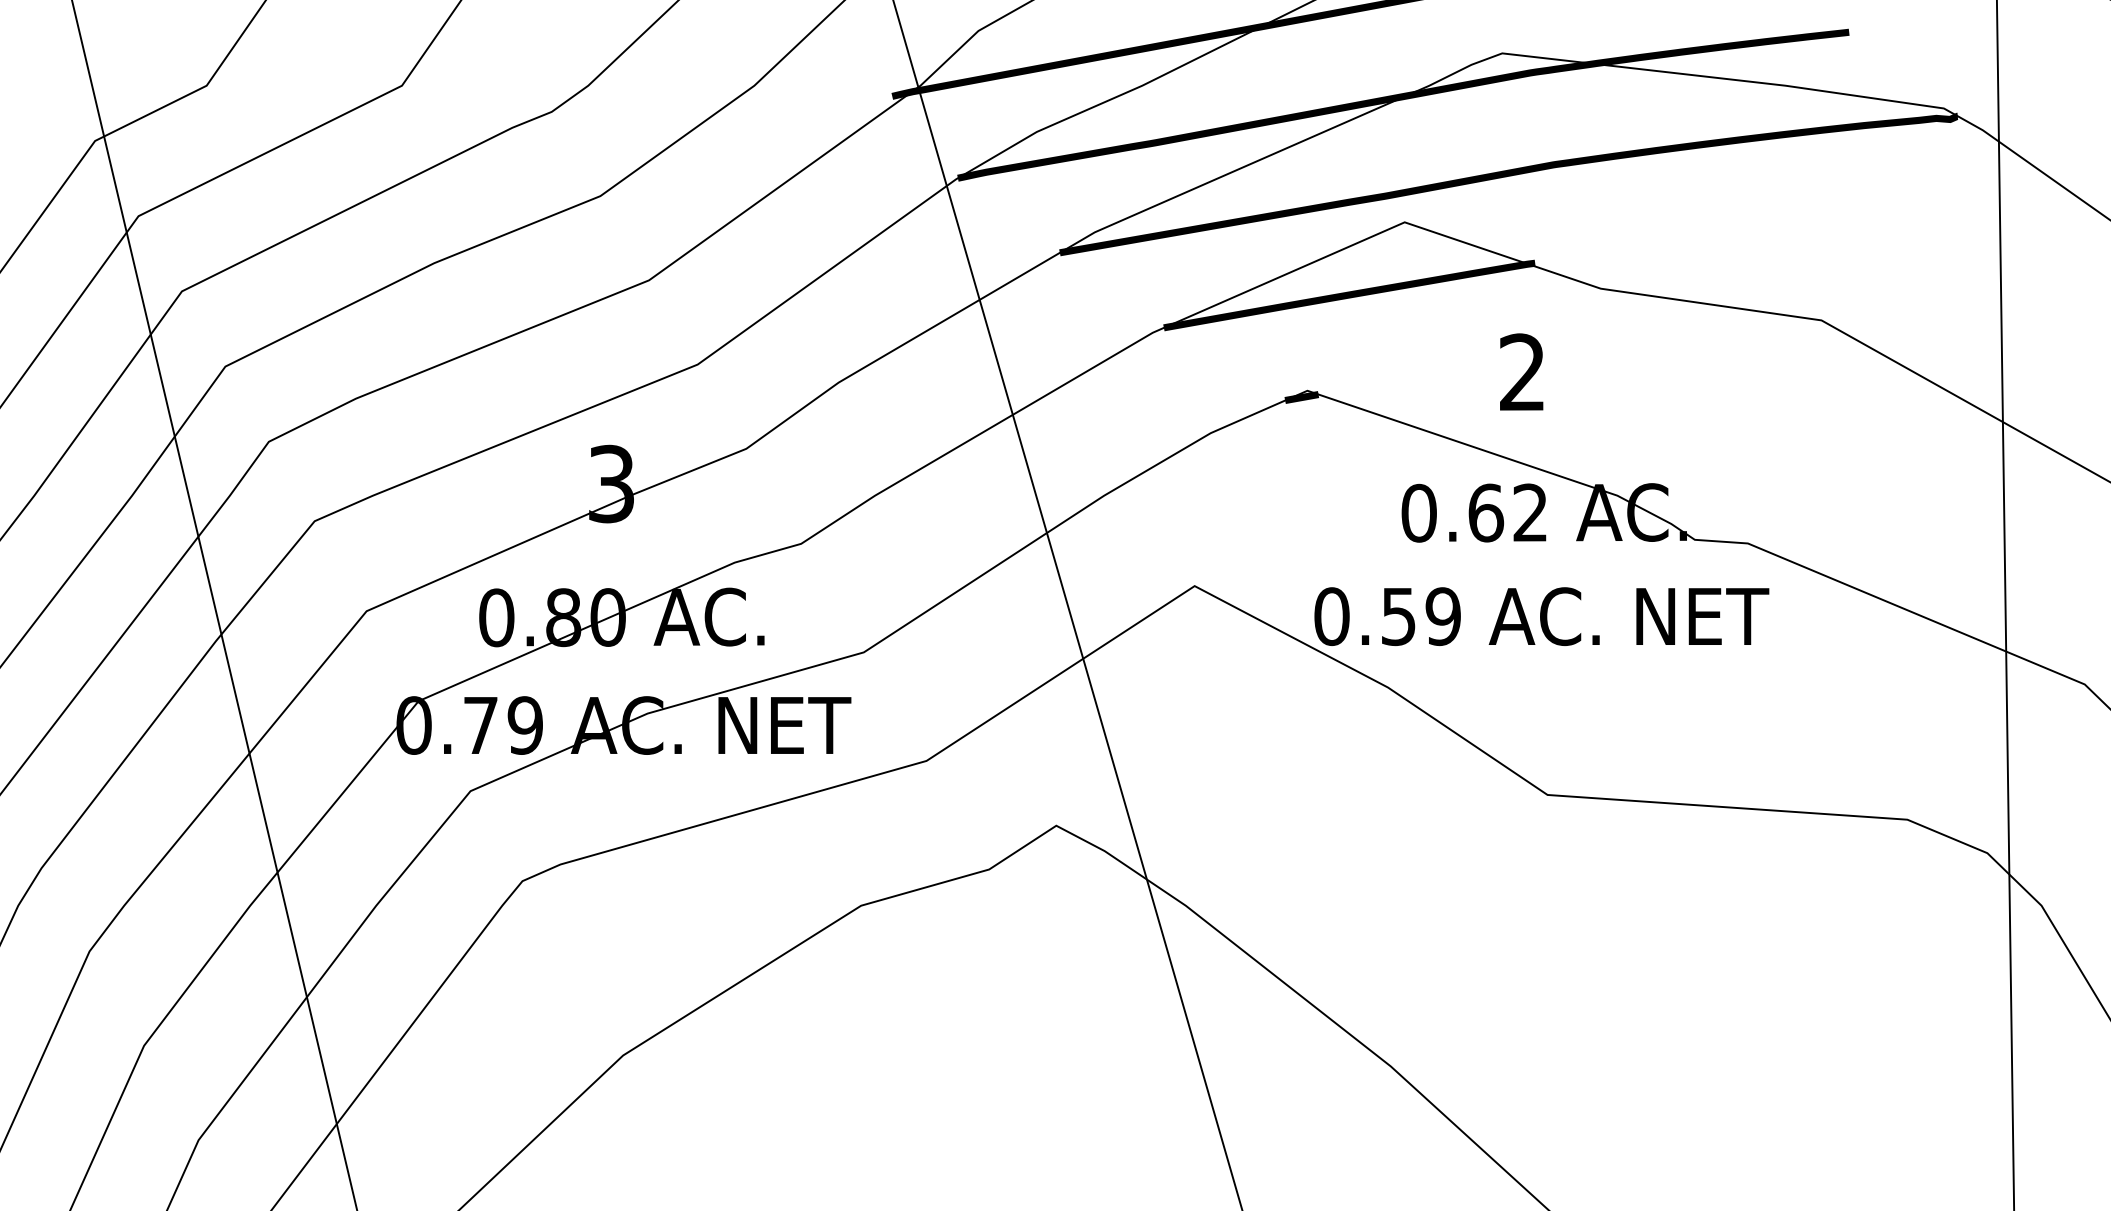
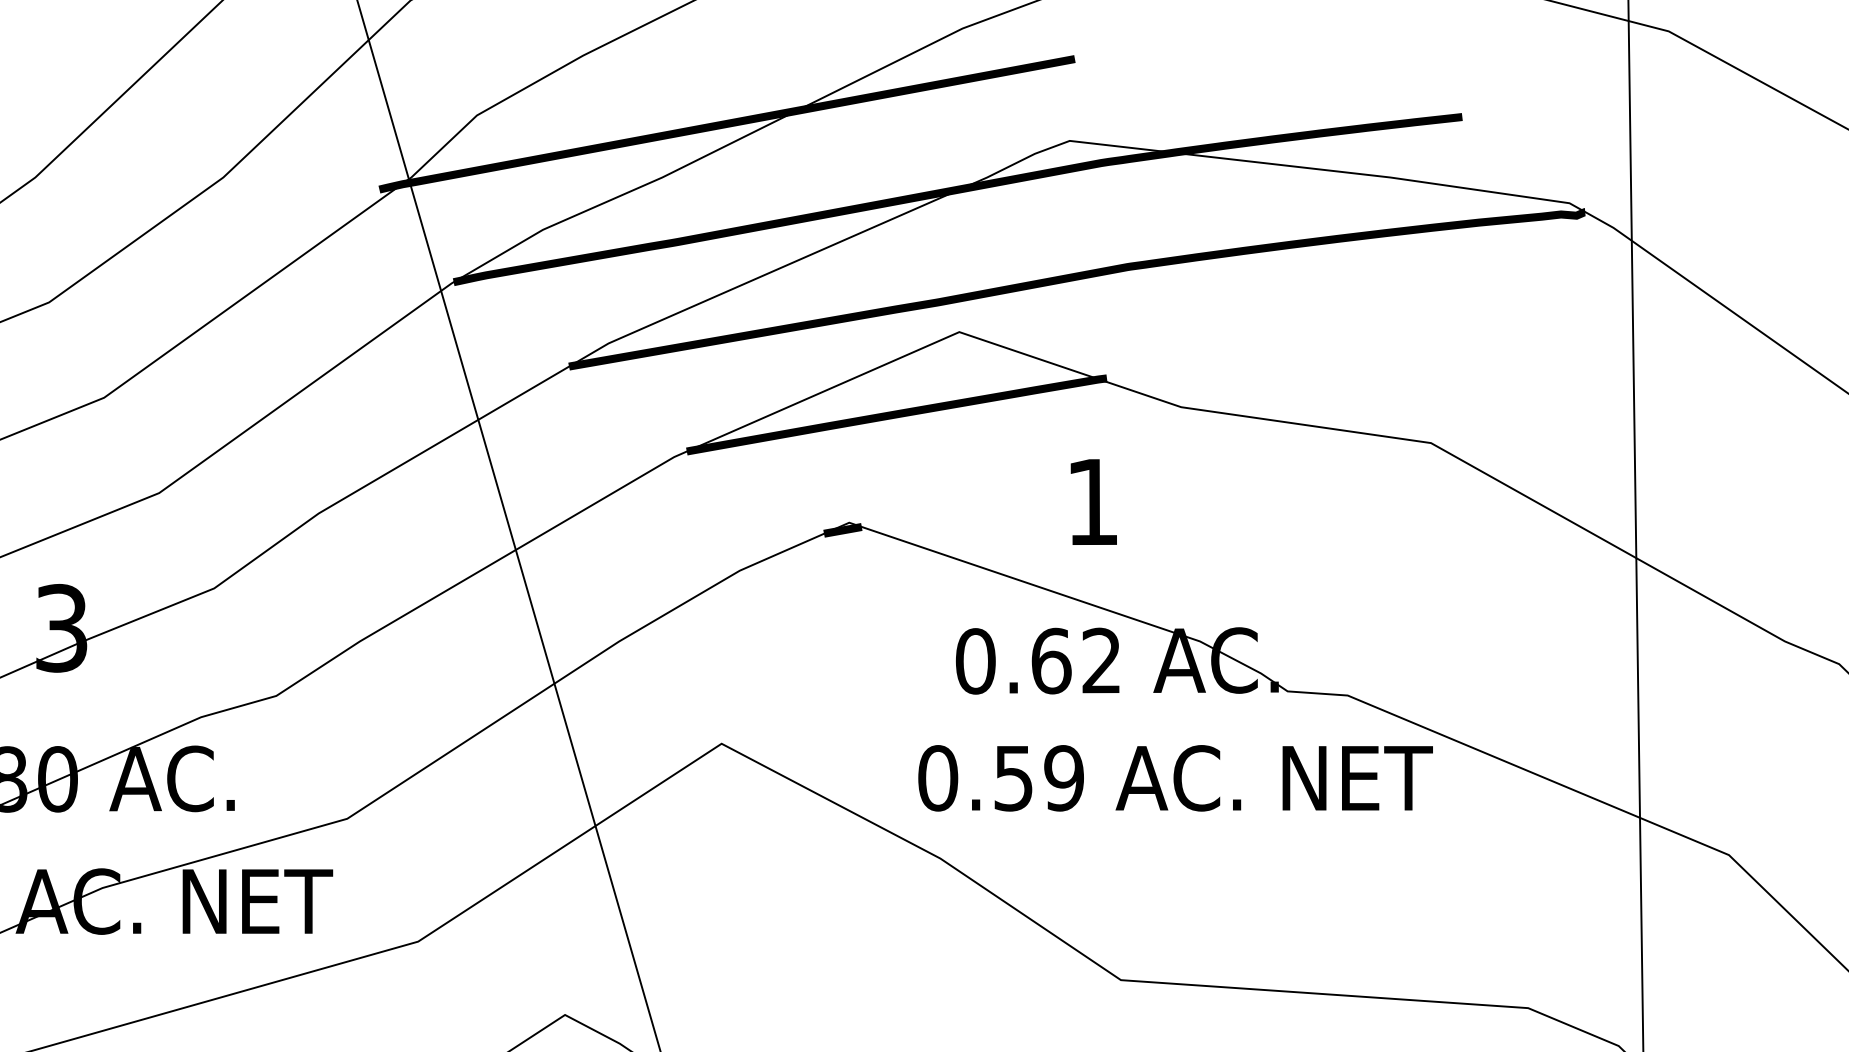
text: (1521, 371) -> (1091, 500), 2 -> 1
text: (1541, 616) -> (1175, 778), moved

